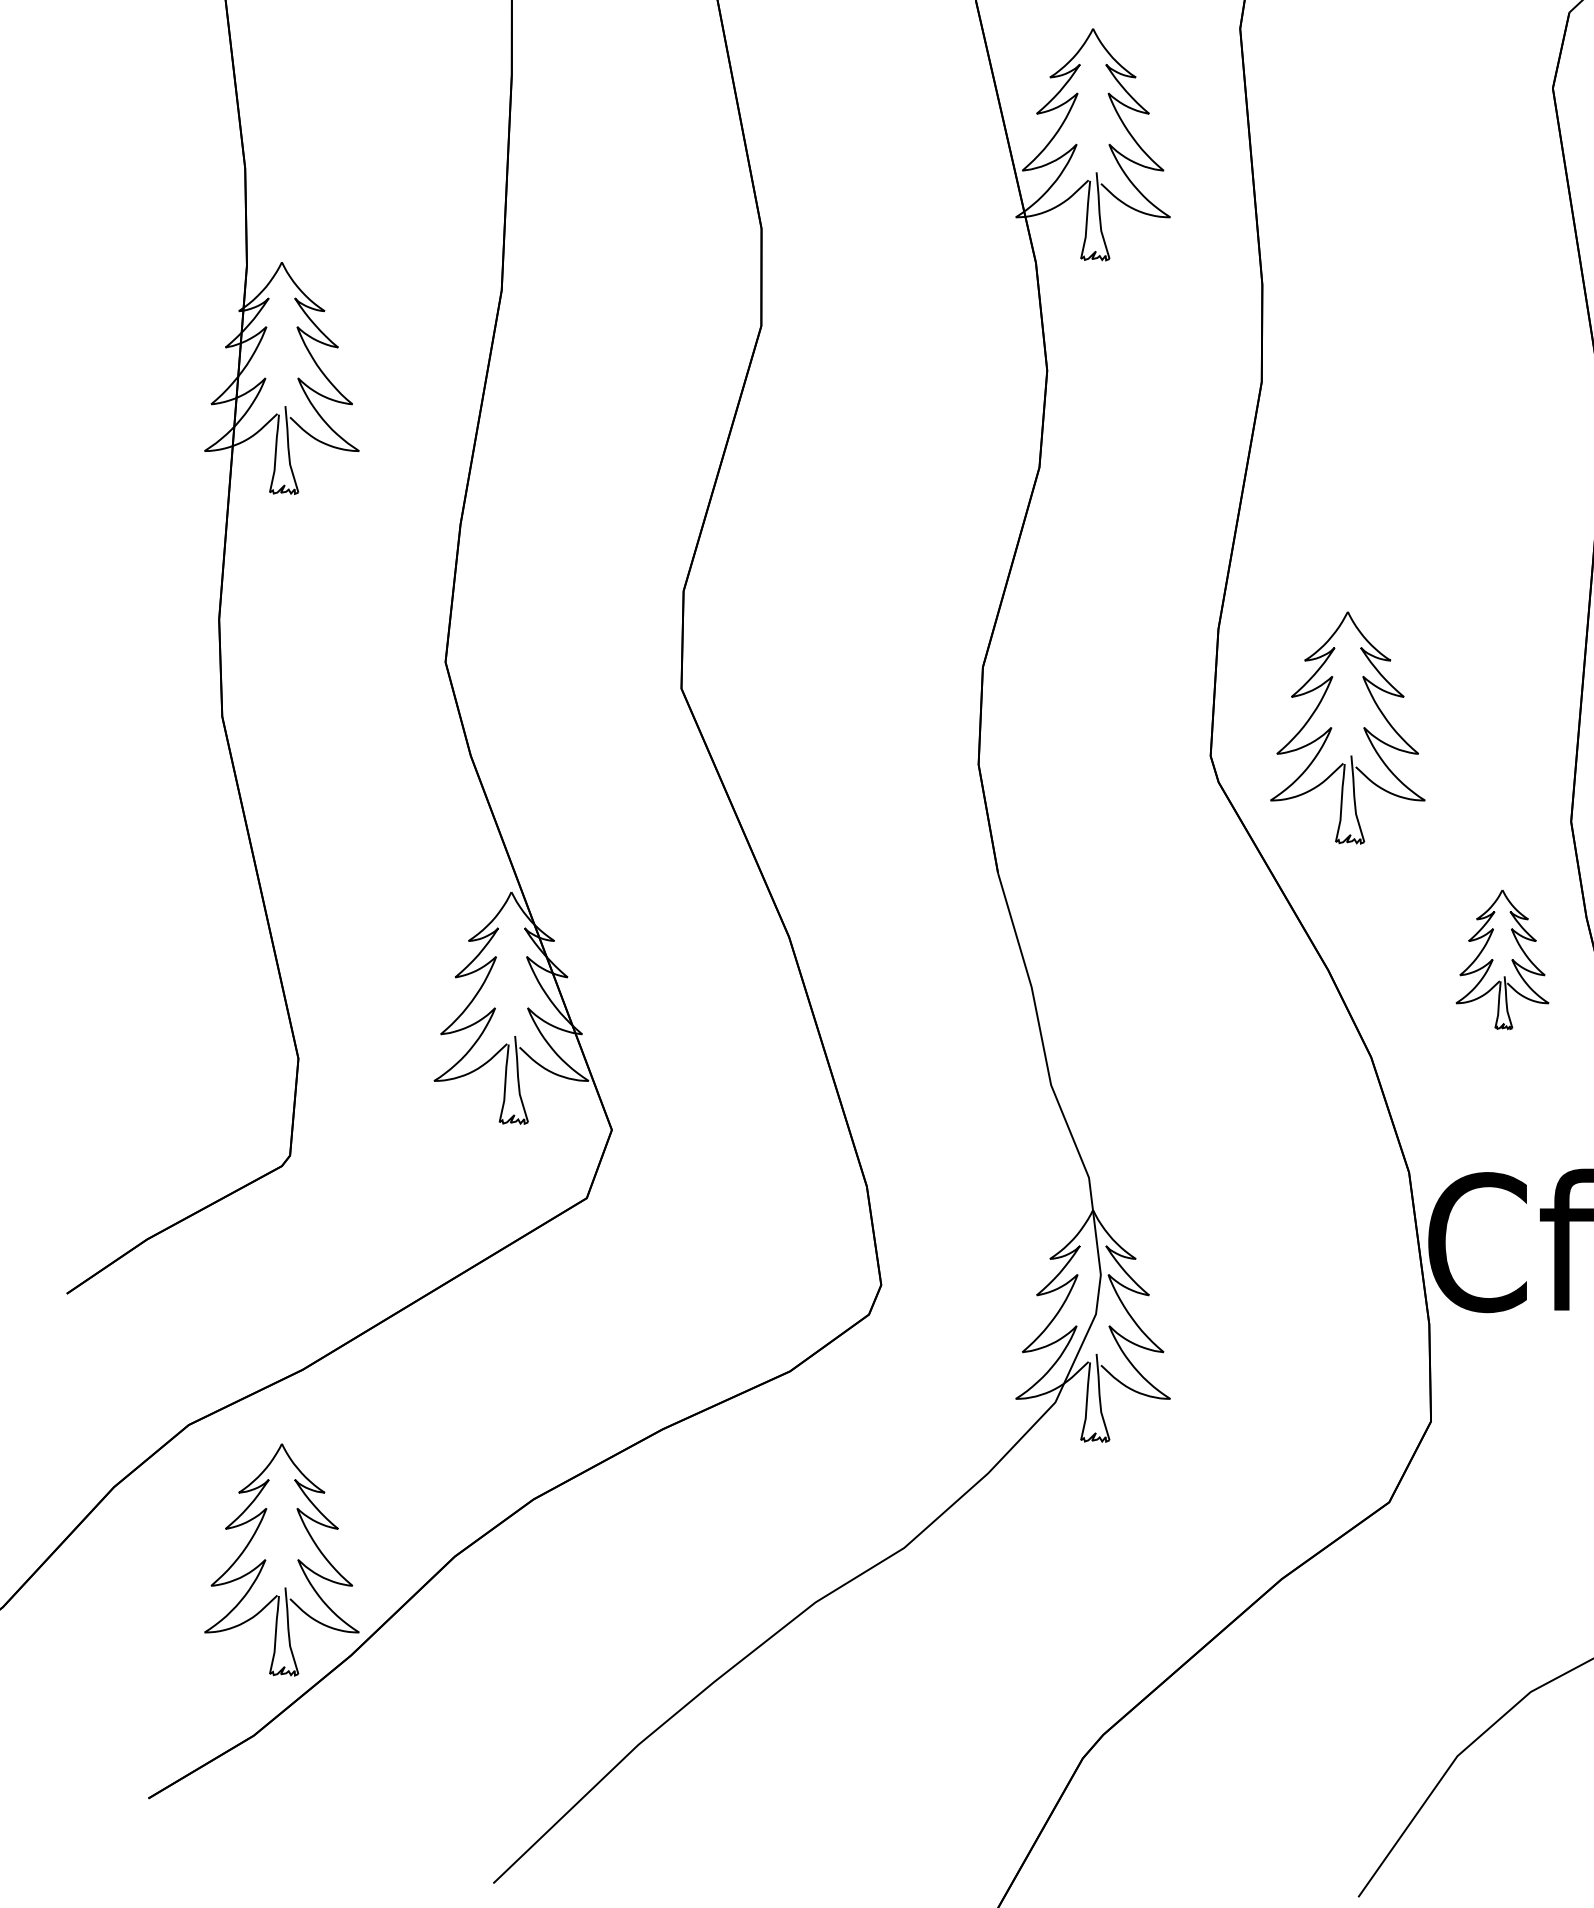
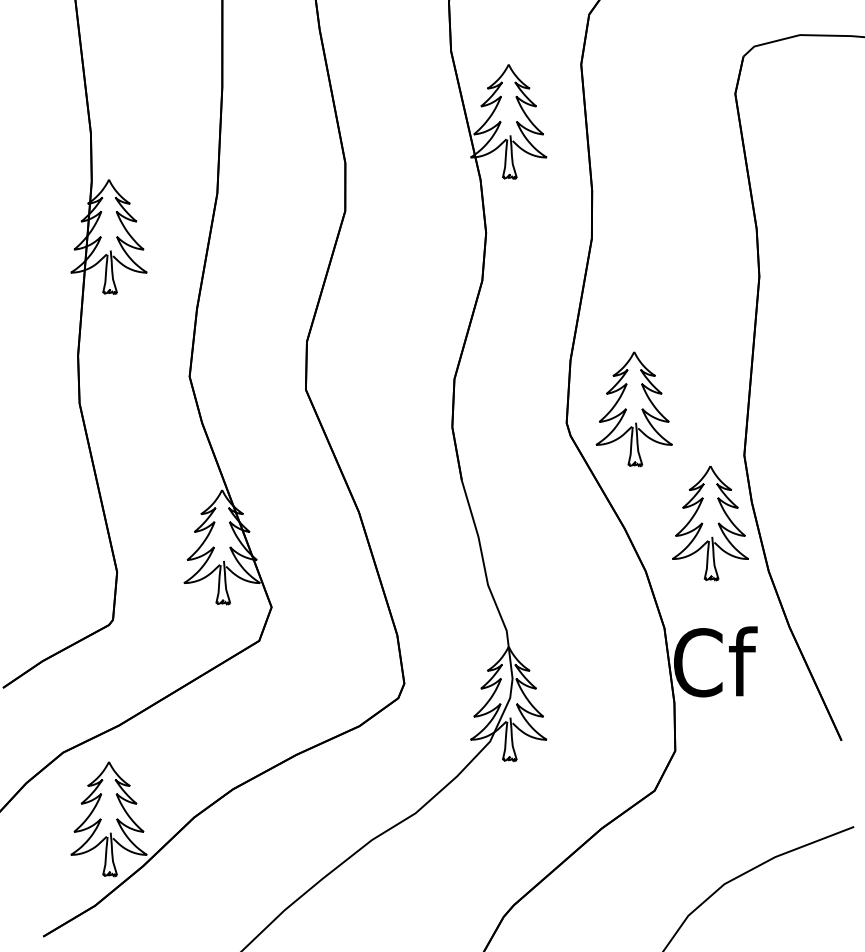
part: (1502, 960) -> (710, 523), size x1.67

